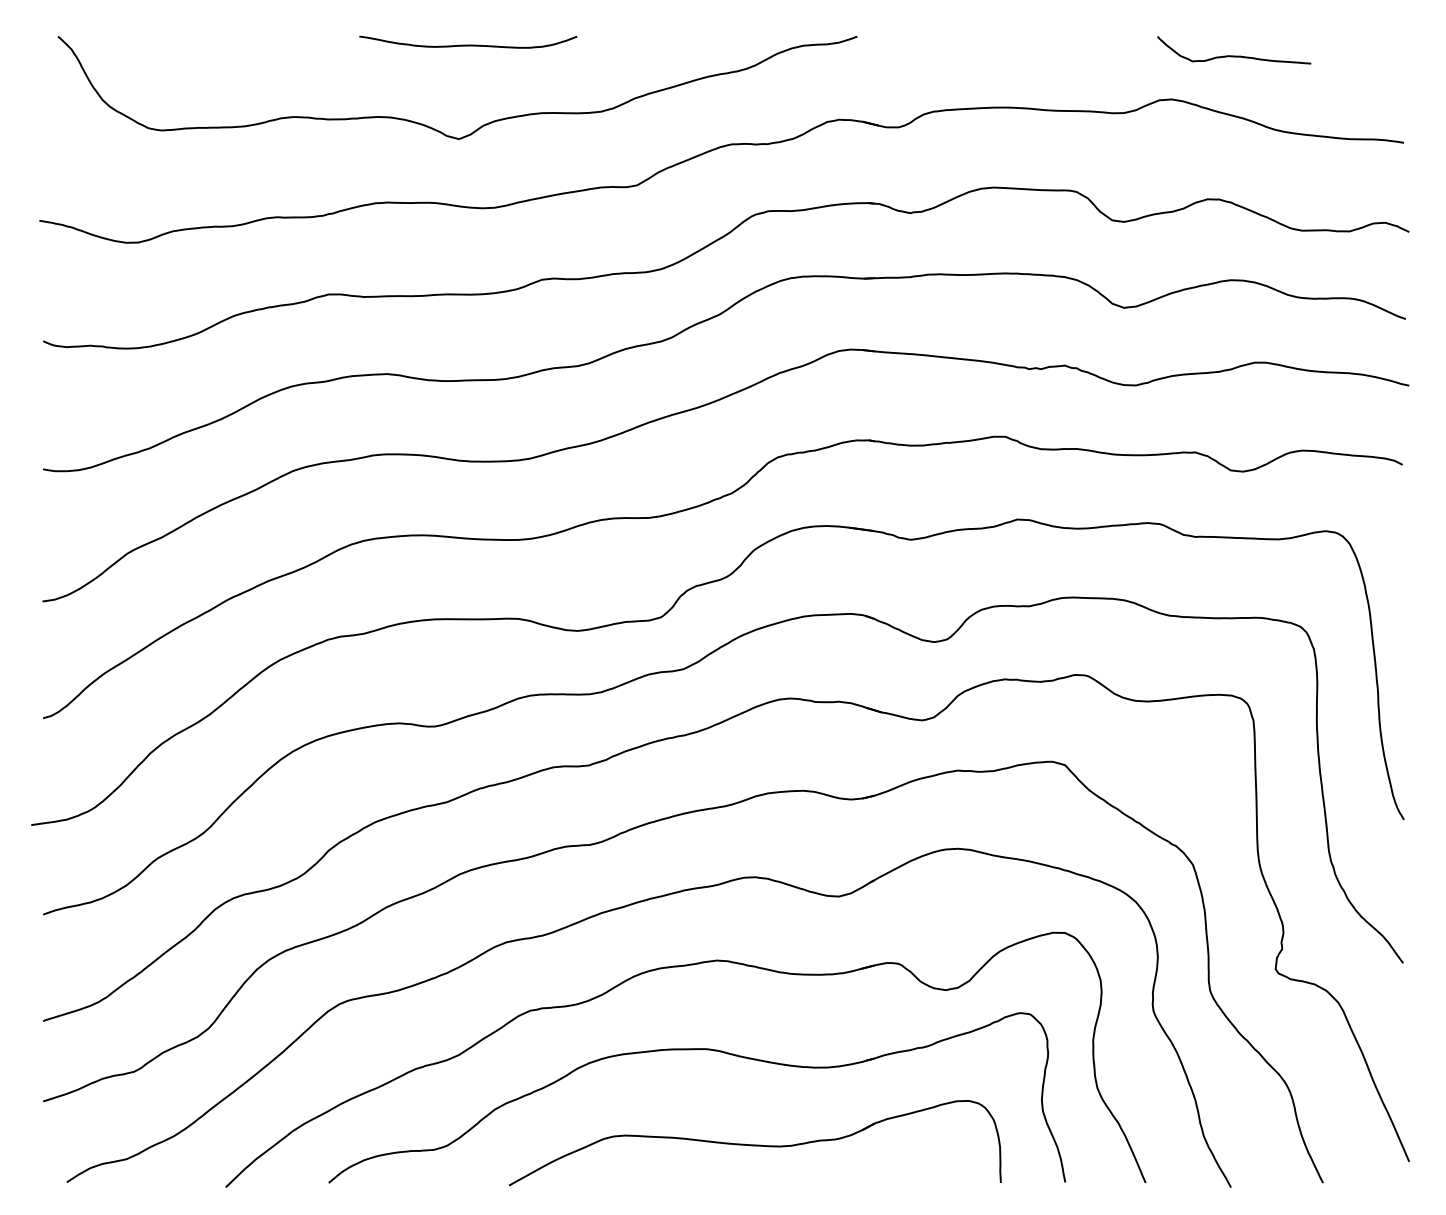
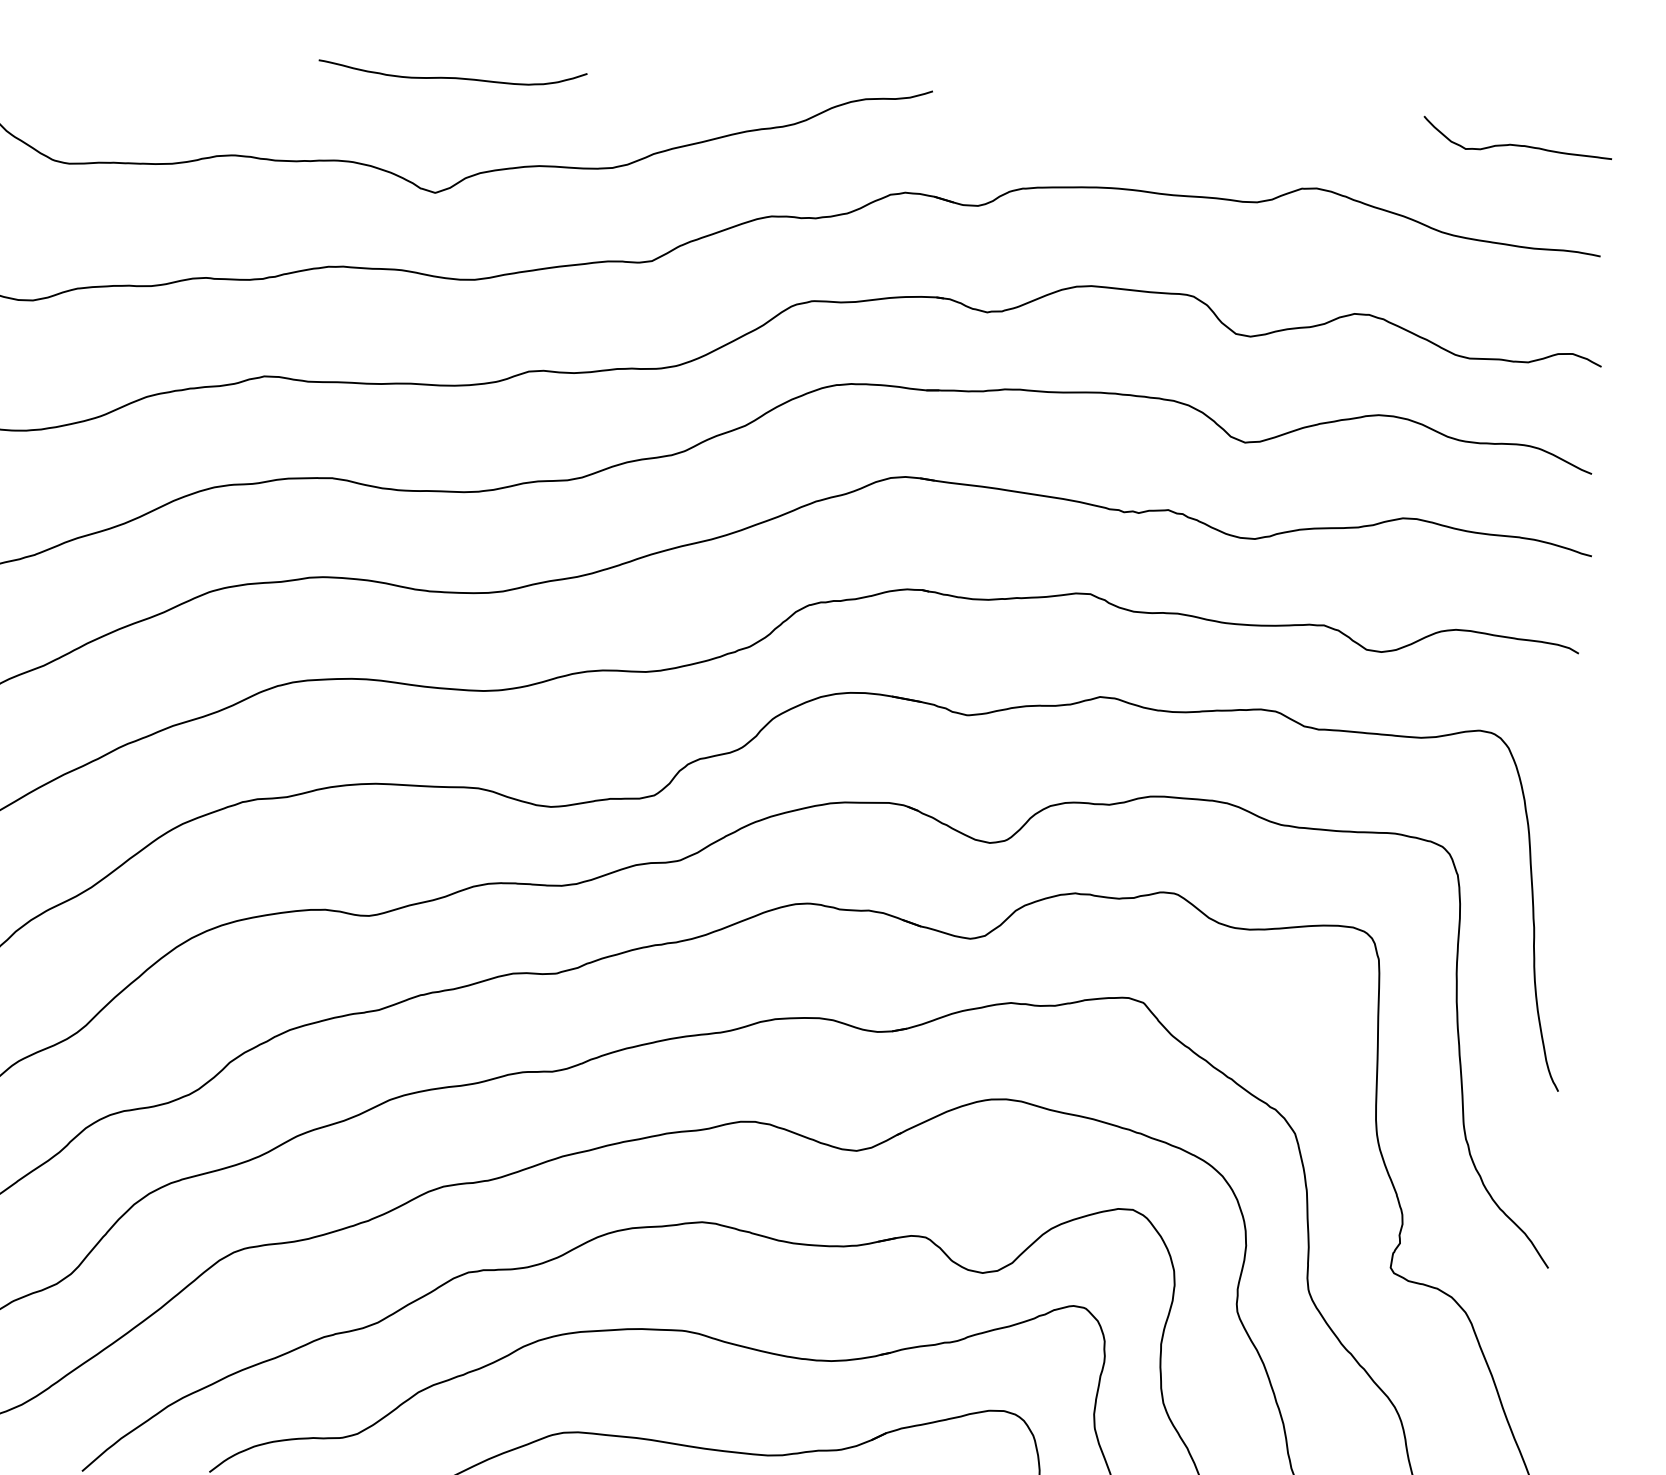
curve: (1234, 55) -> (1517, 144), moved

